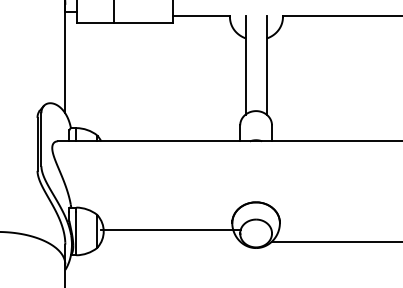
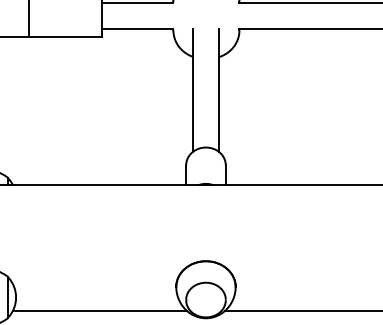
line: (170, 230) -> (99, 311), moved

